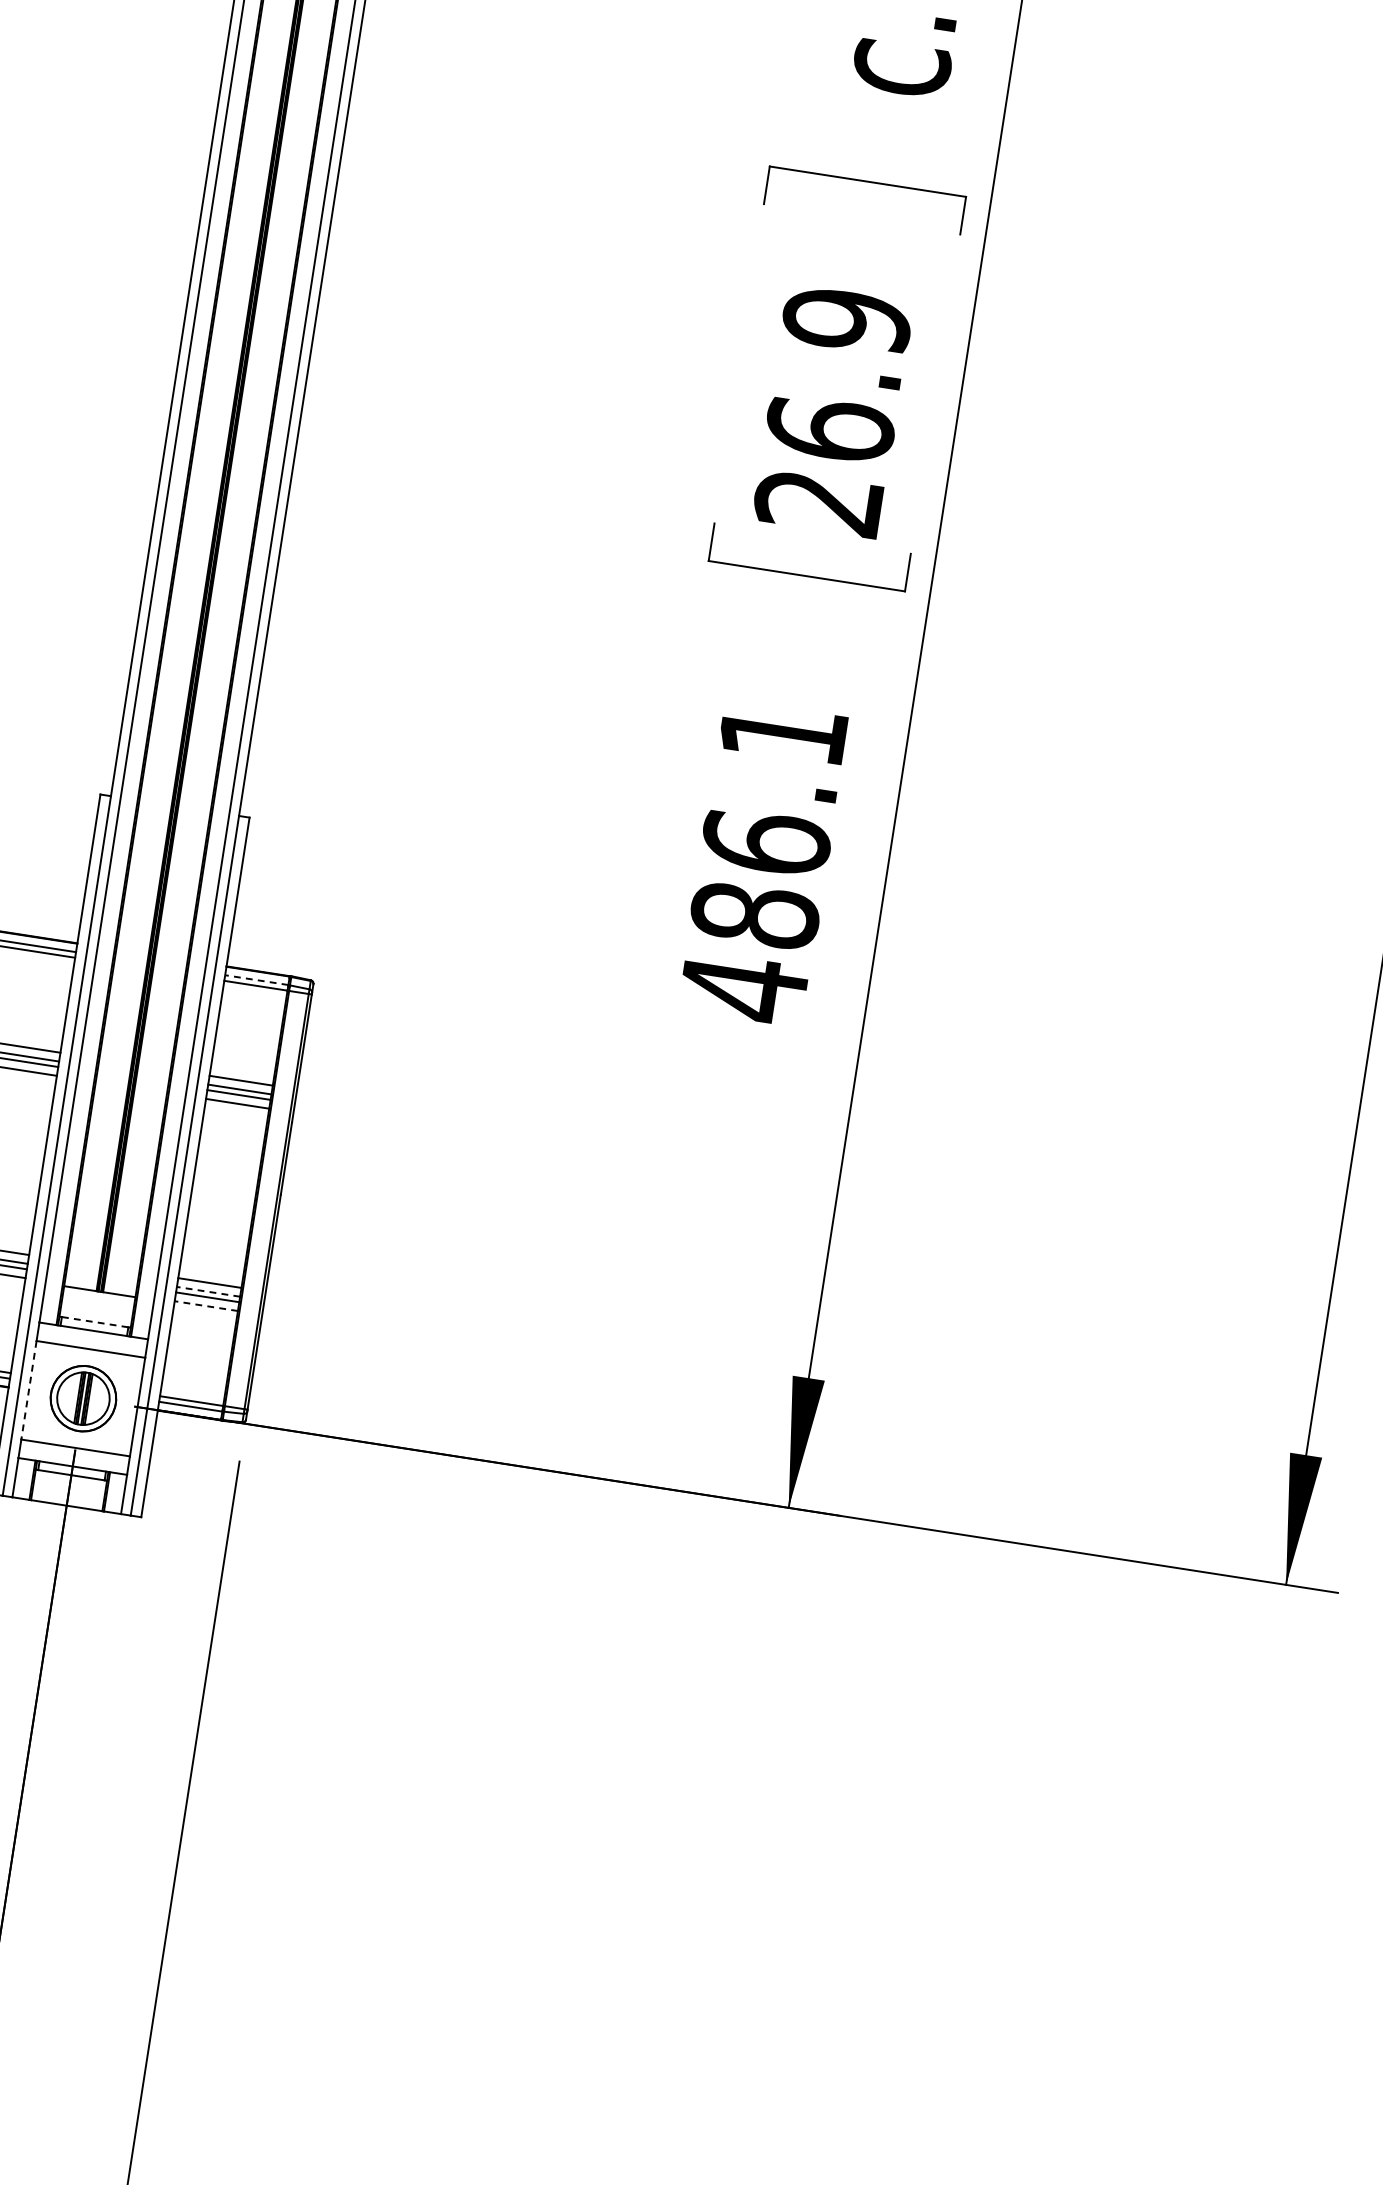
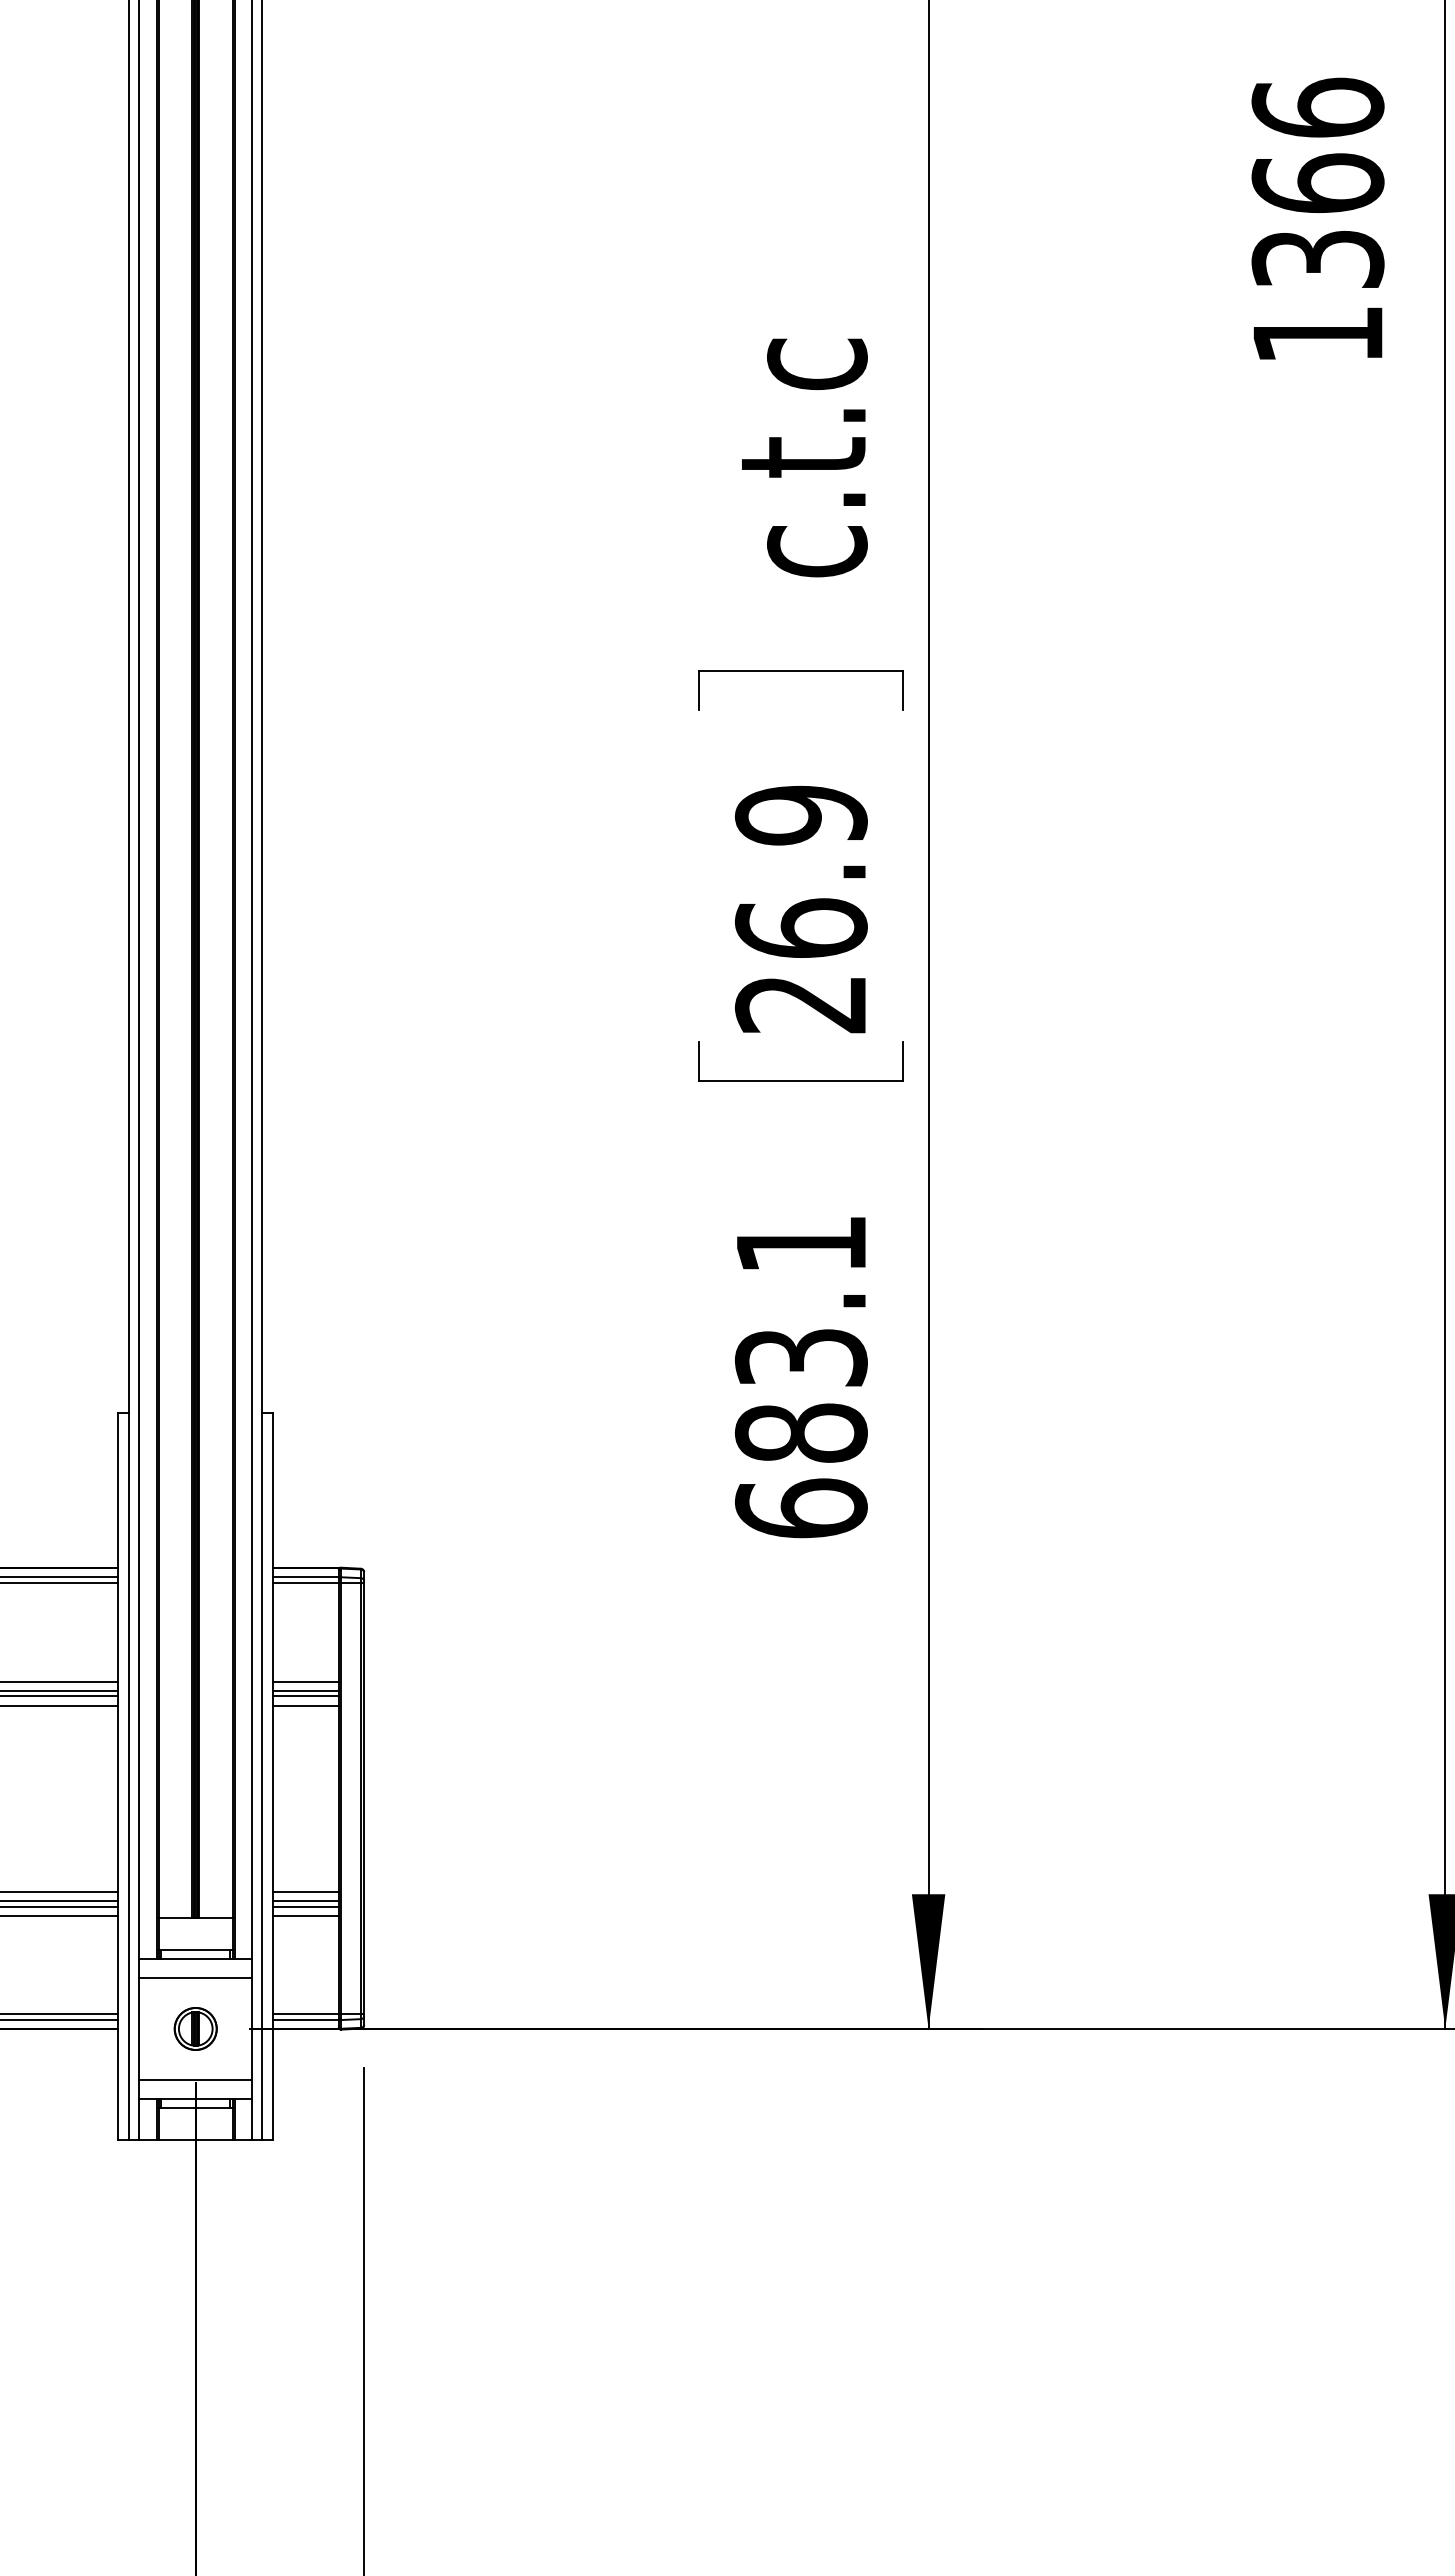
text: (754, 915) -> (800, 1433), 486.1 -> 683.1
line: (257, 980) -> (306, 1577), dashed -> solid
line: (209, 1291) -> (306, 1900), dashed -> solid
line: (206, 1305) -> (306, 1915), dashed -> solid
line: (94, 1322) -> (195, 1949), dashed -> solid
line: (29, 1390) -> (139, 2029), dashed -> solid
part: (83, 1398) -> (195, 2028), size x0.62

